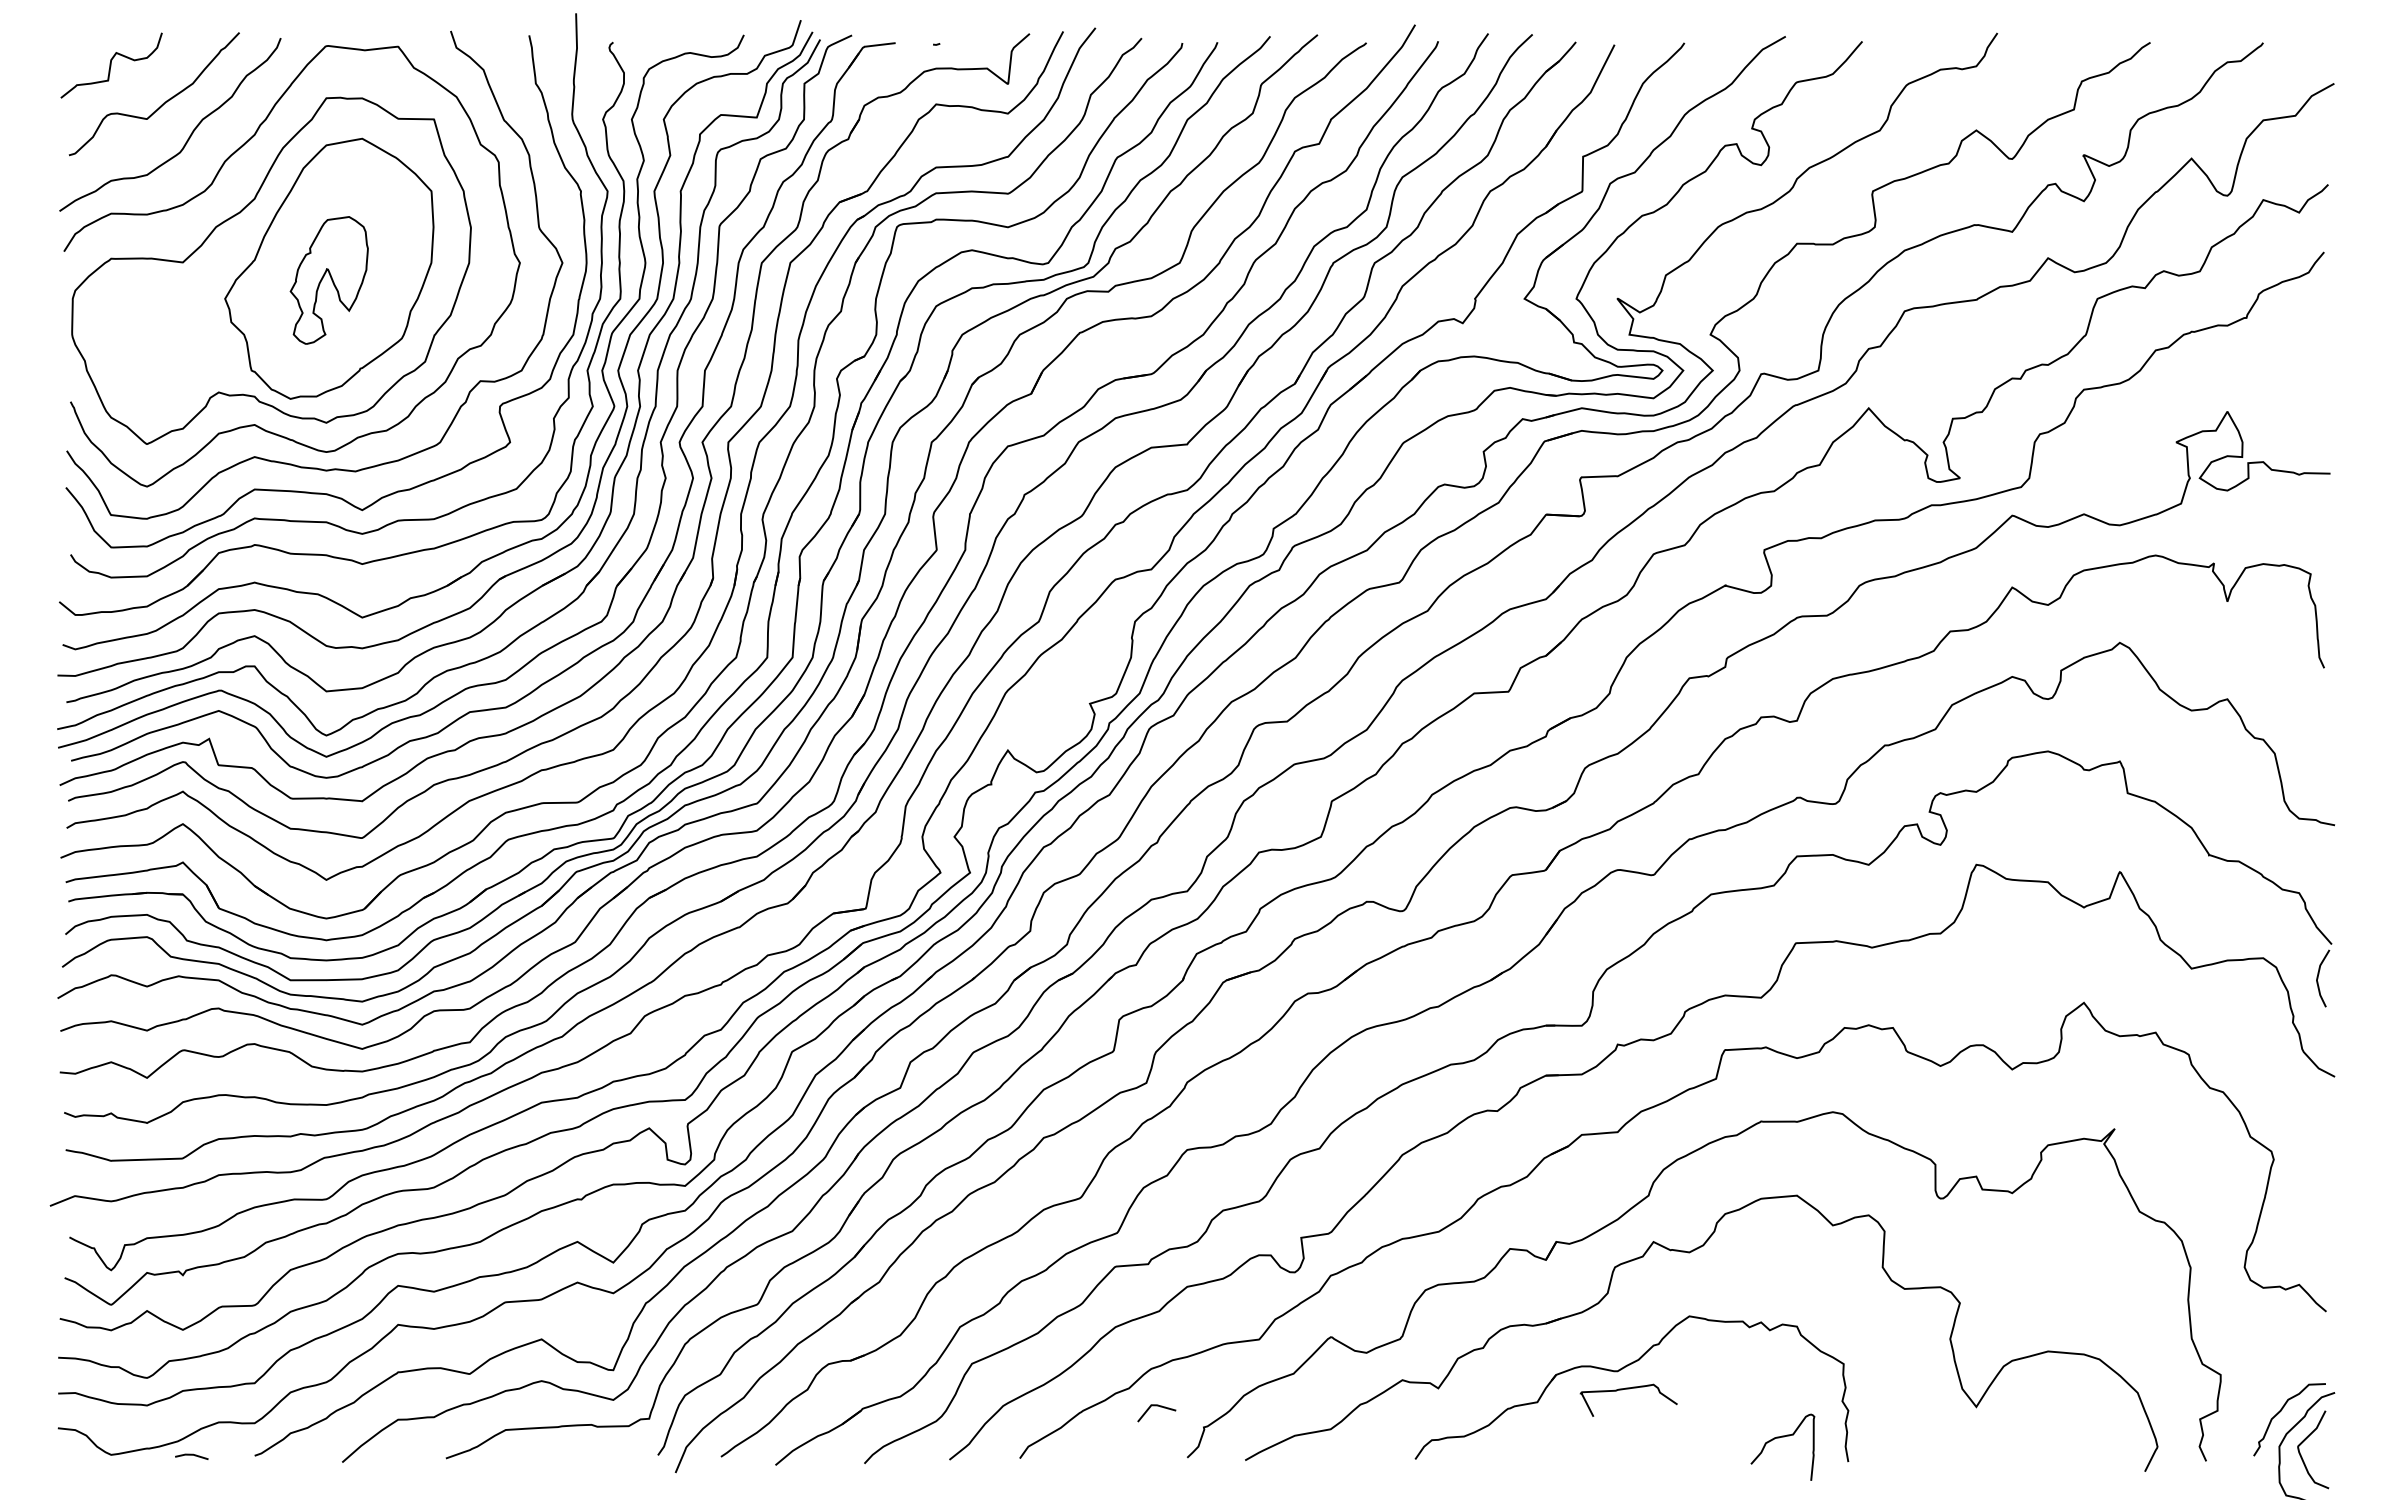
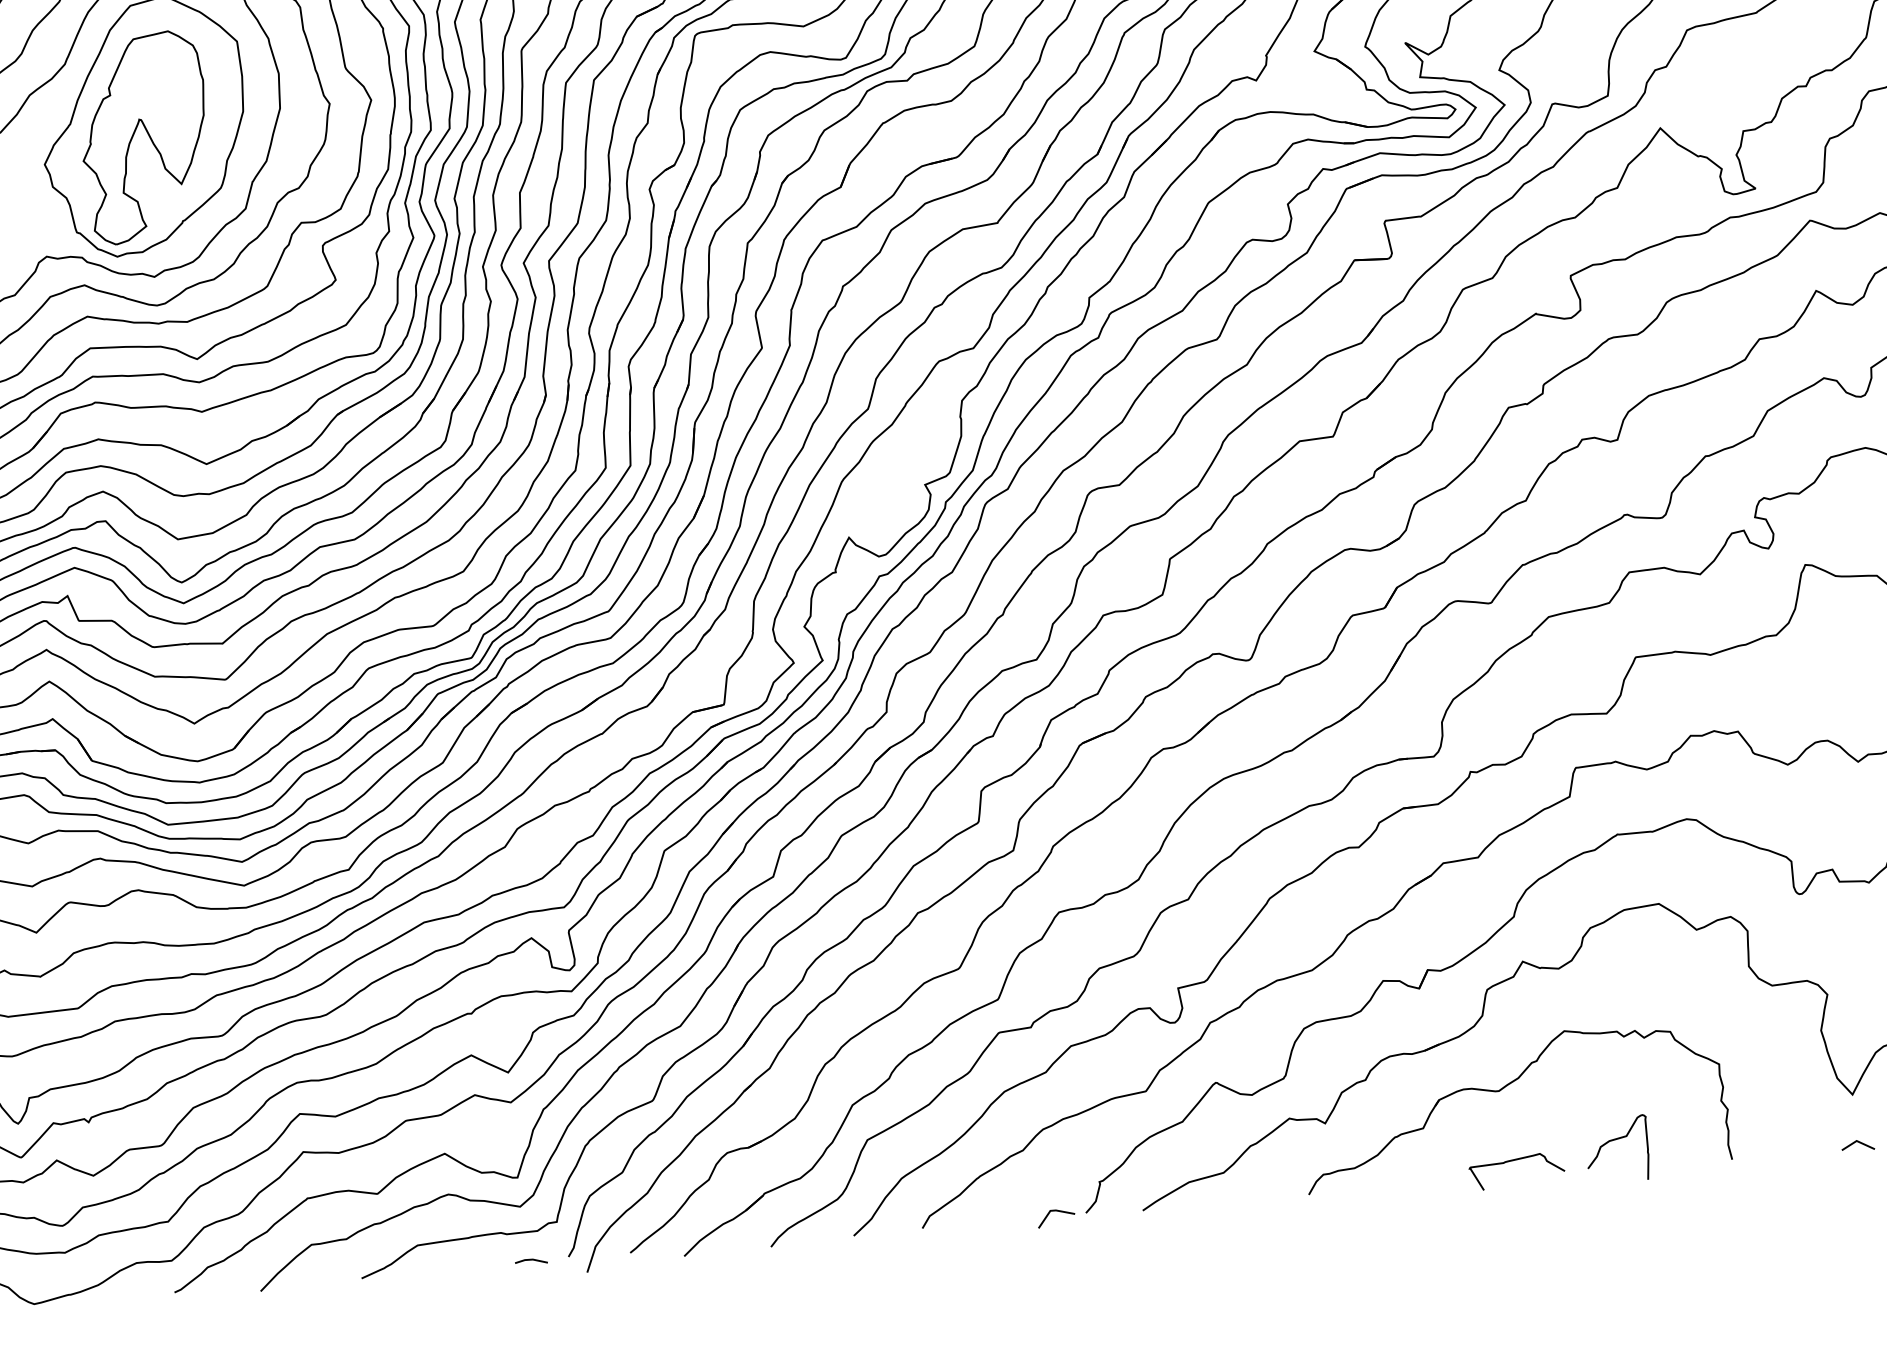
part: (329, 280) -> (145, 137), size x1.67
curve: (1628, 1389) -> (1515, 1160), moved
line: (1156, 1406) -> (1055, 1211), moved
curve: (1779, 1438) -> (1613, 1141), moved
line: (191, 1455) -> (530, 1260), moved
line: (1978, 1456) -> (1858, 1142), added

